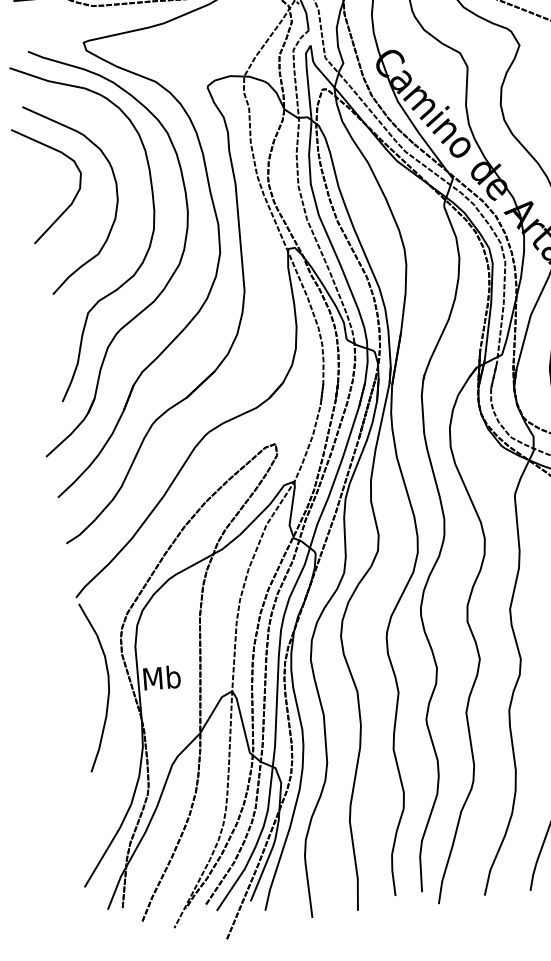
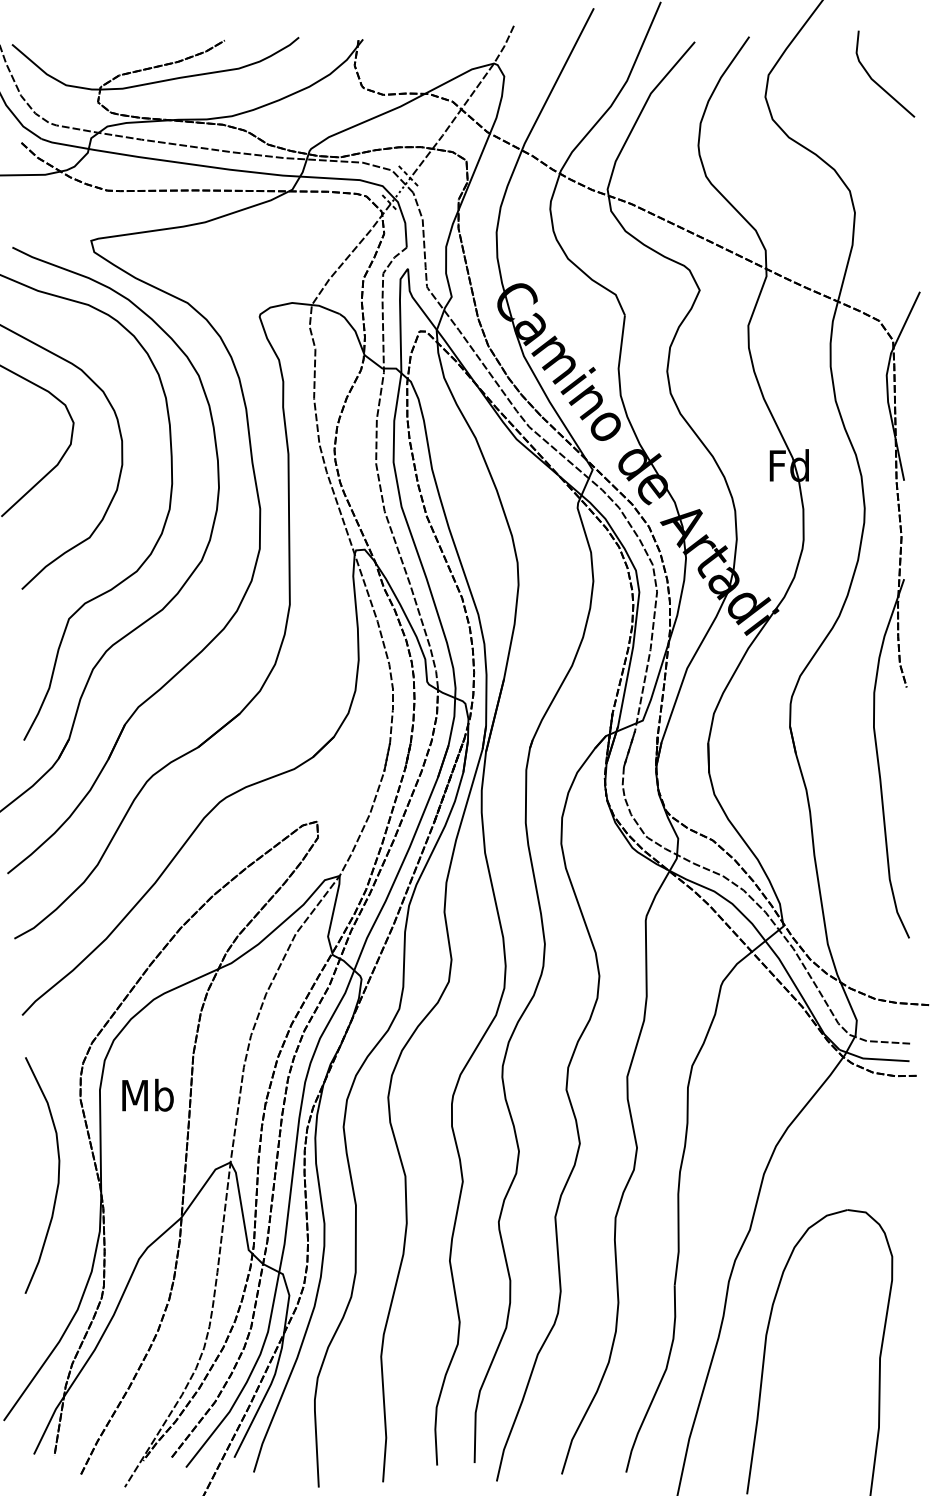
text: (161, 677) -> (147, 1094), moved
curve: (108, 687) -> (57, 1177), moved

